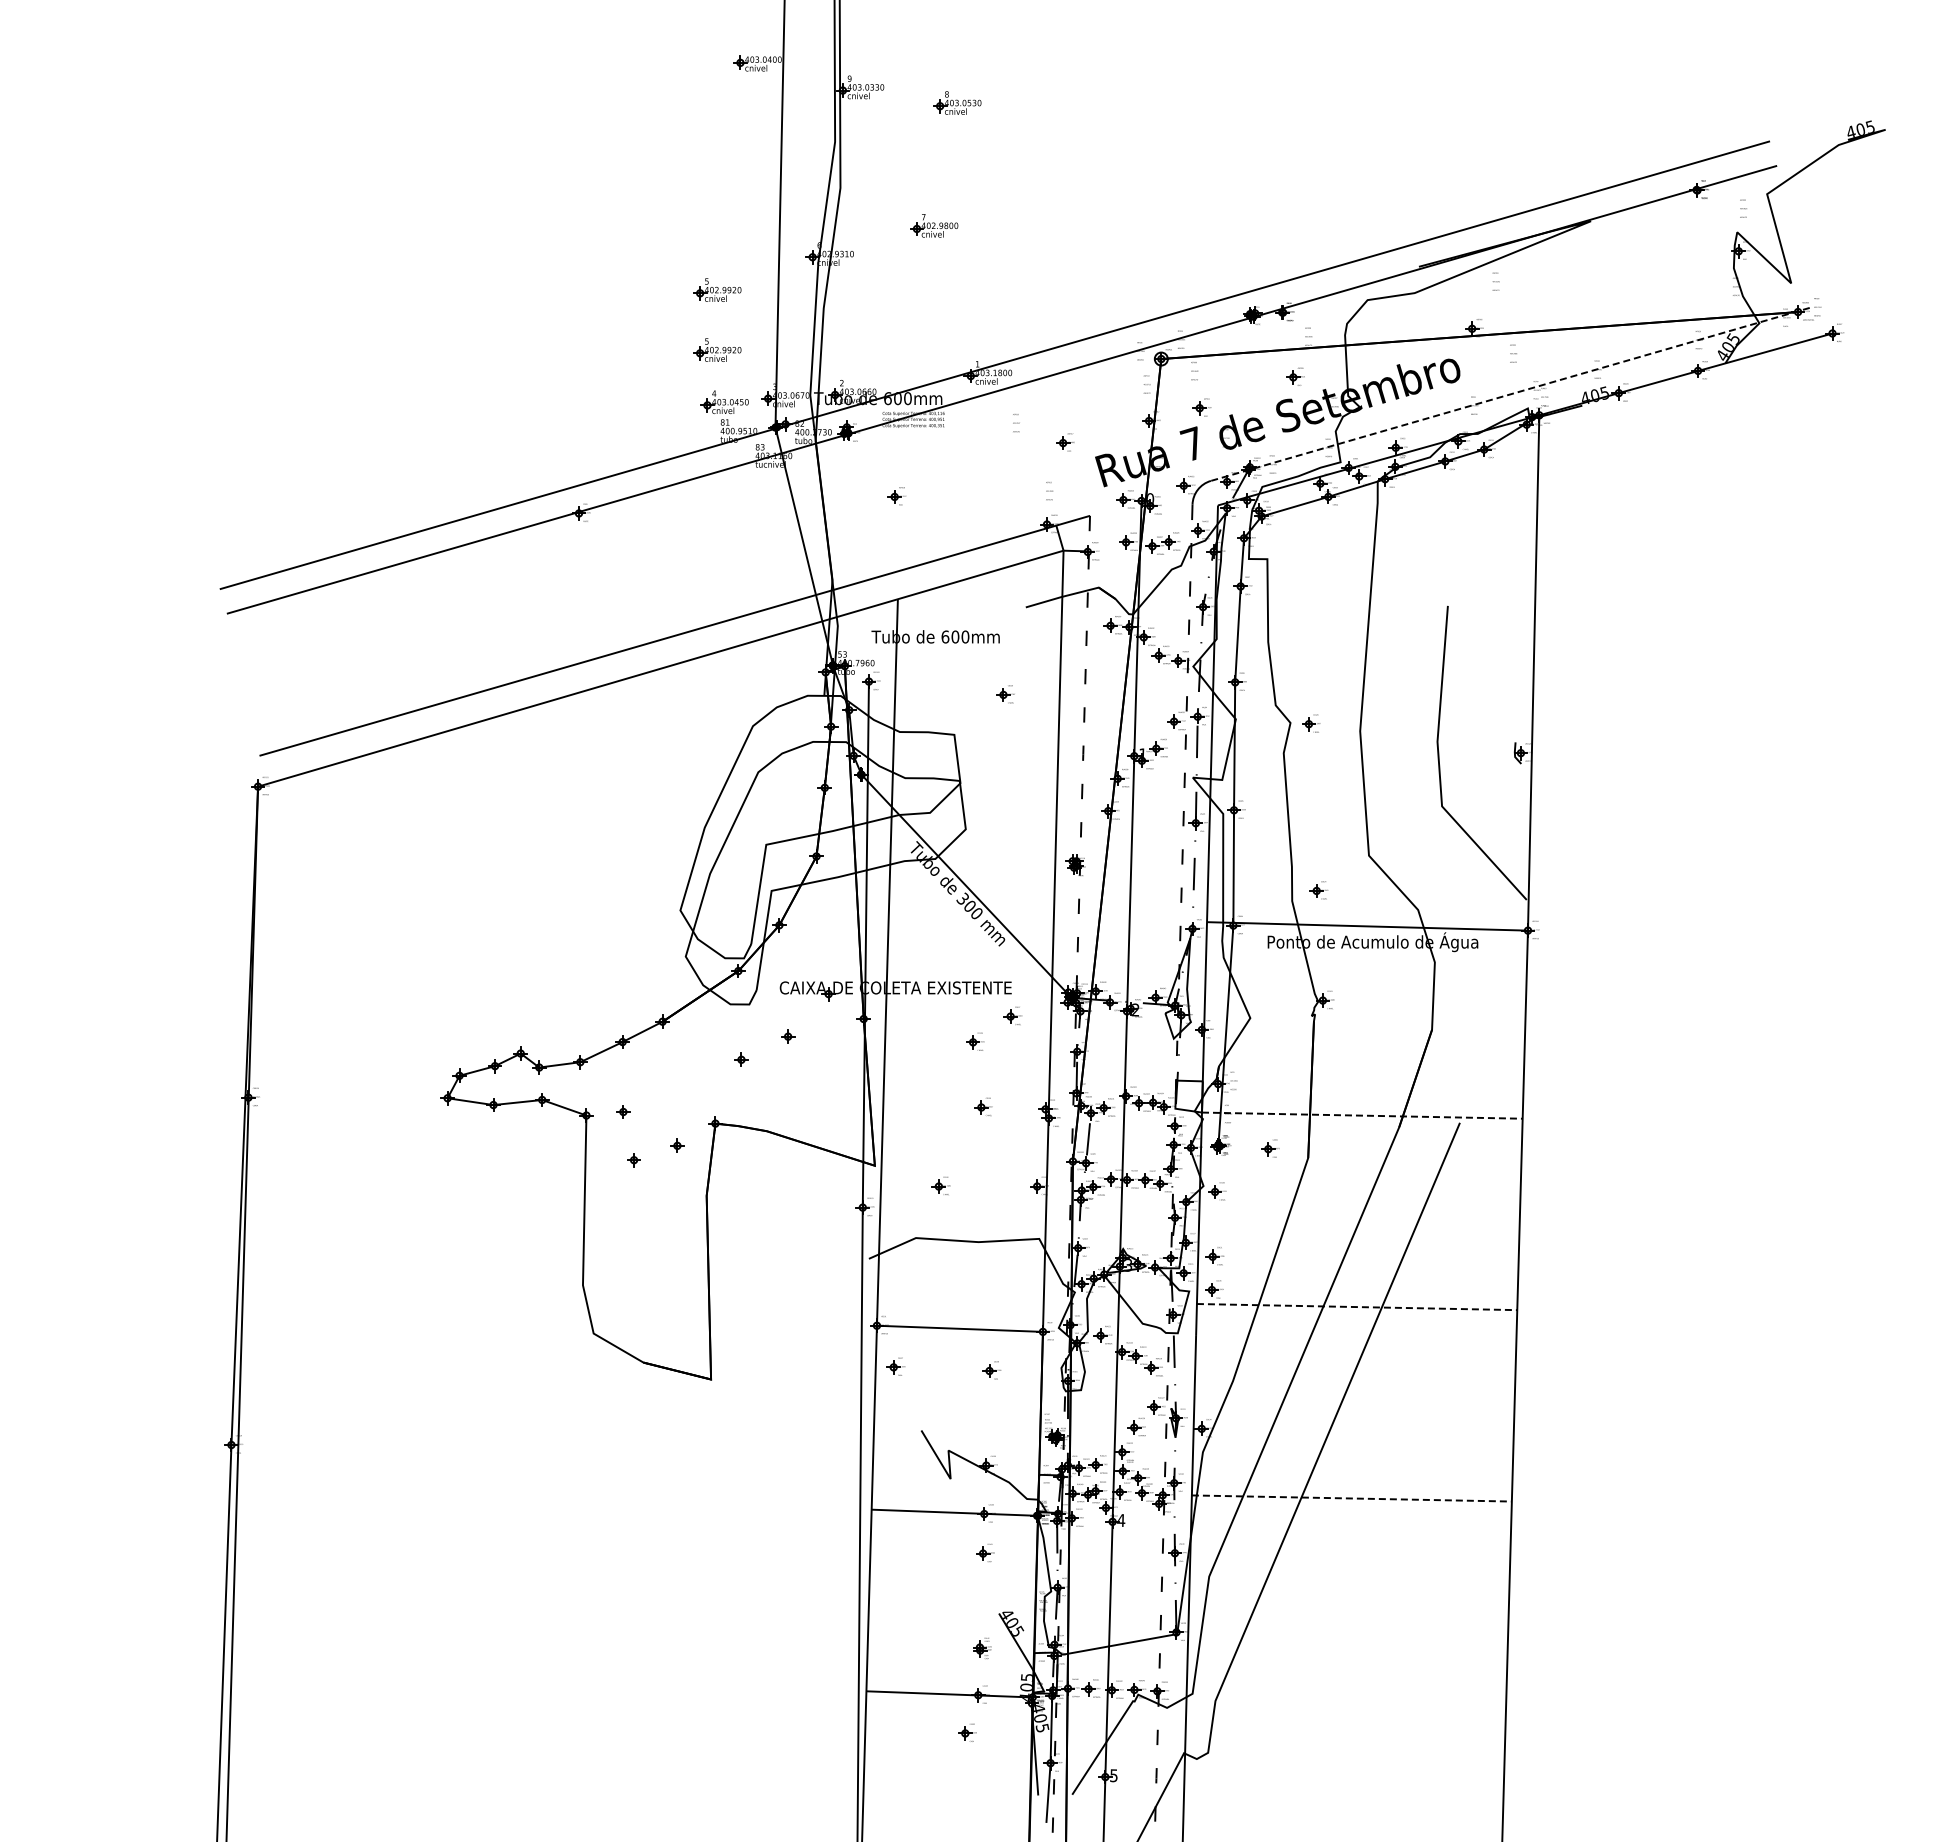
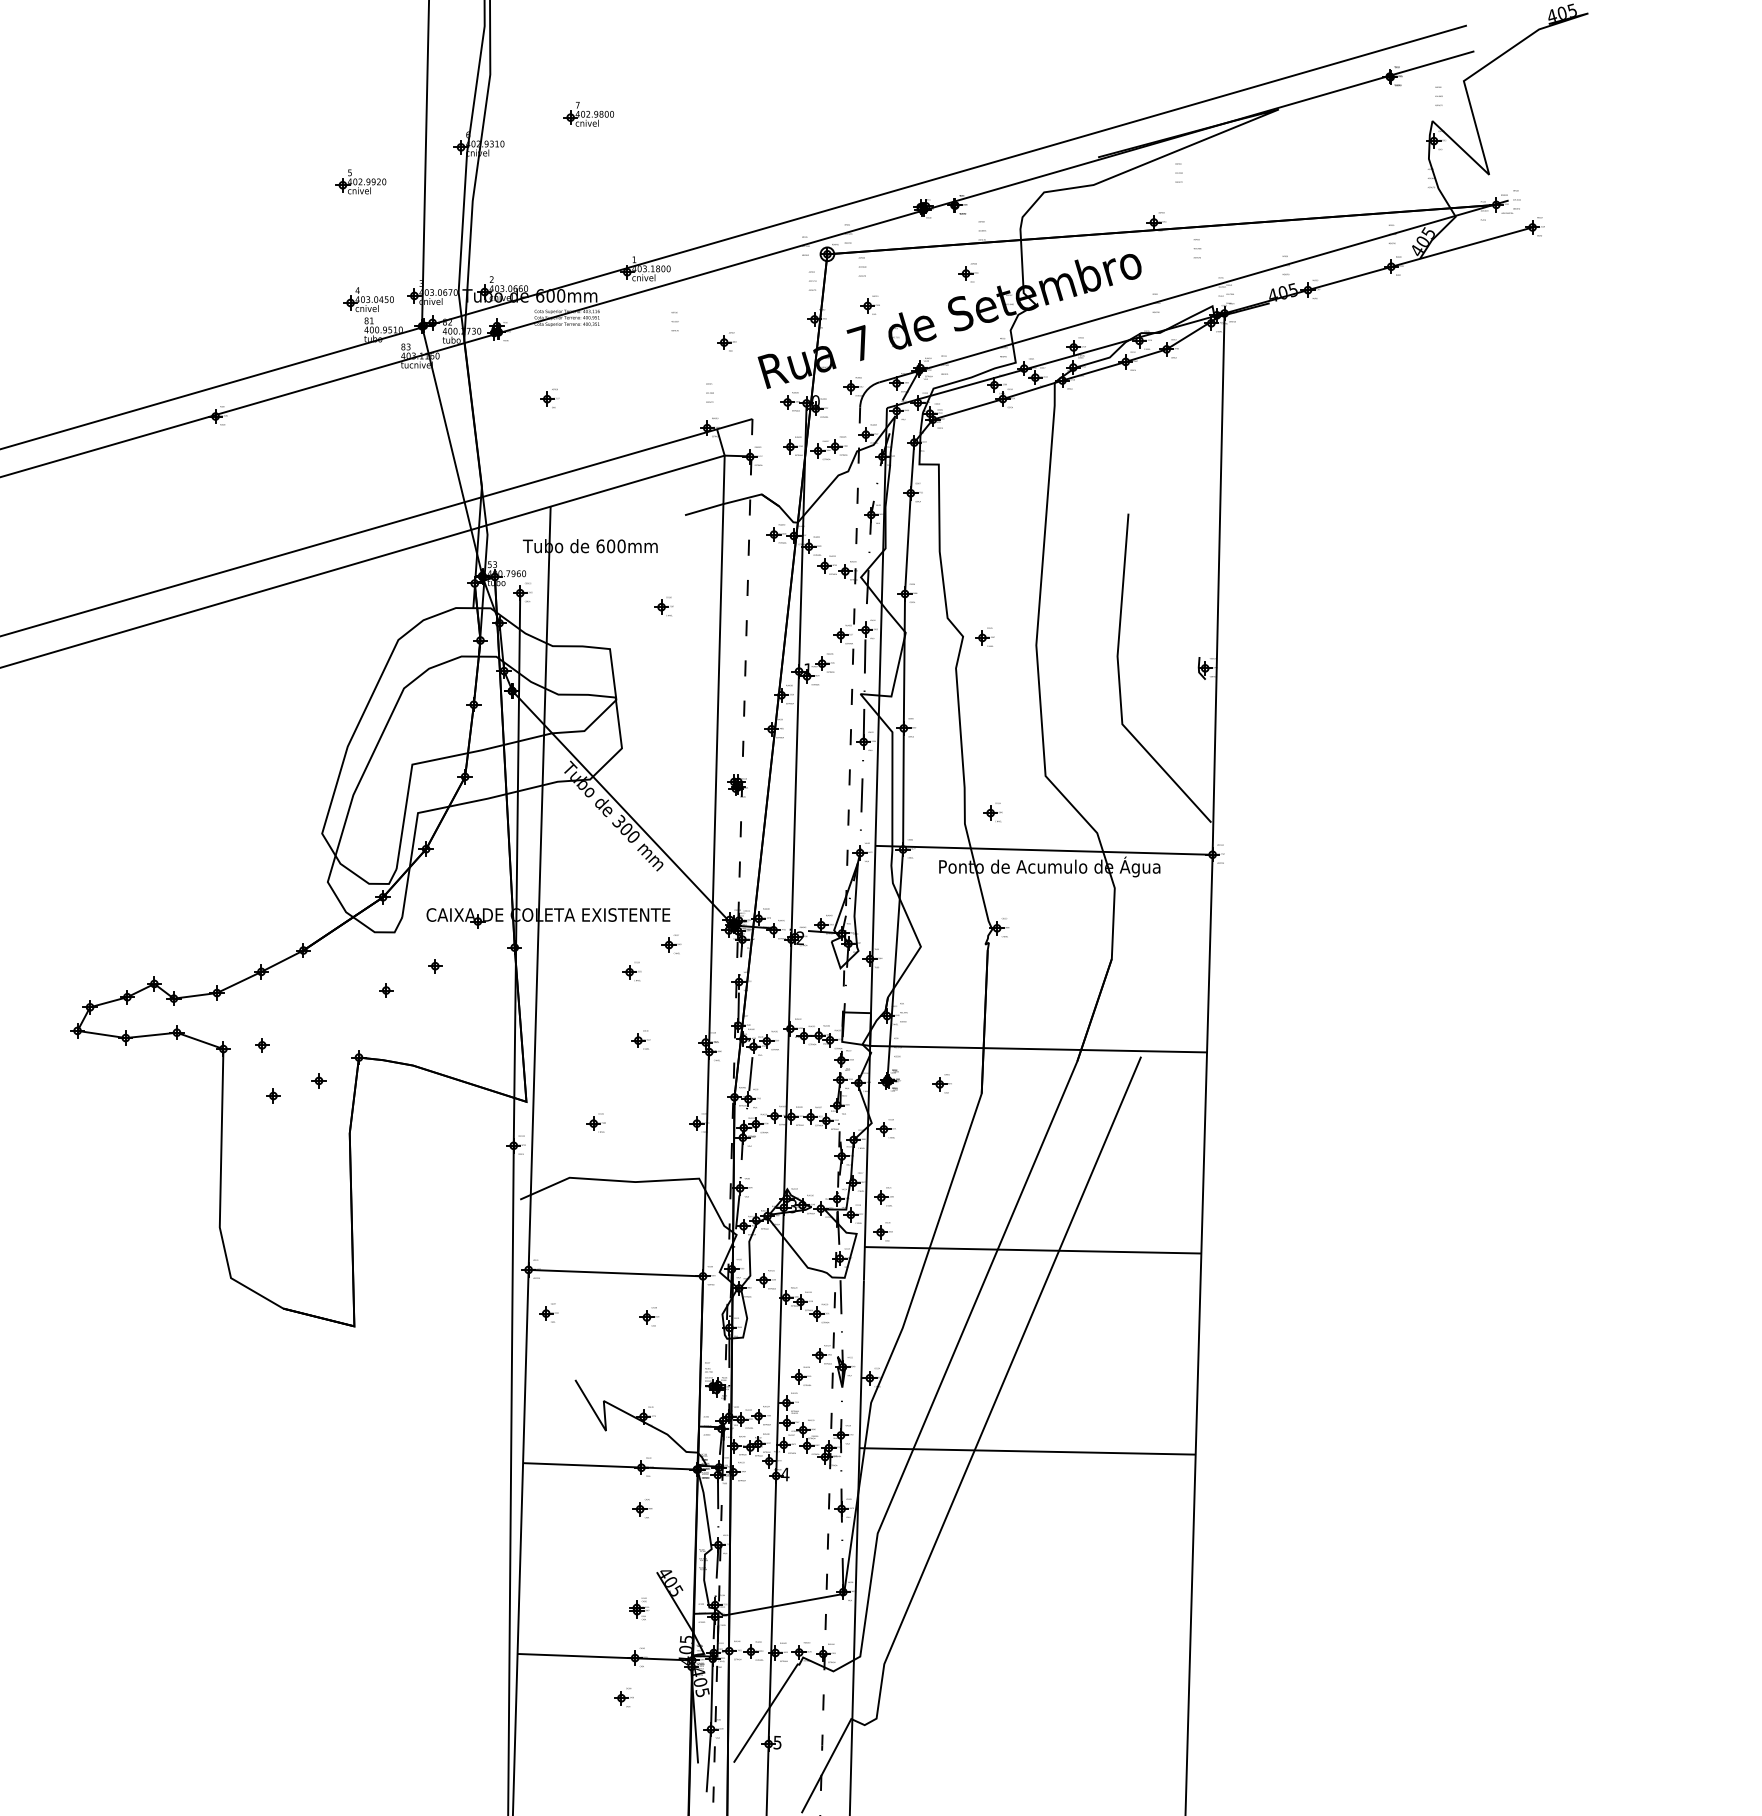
part: (717, 349) -> (361, 244), removed
line: (1510, 394) -> (1194, 291), dashed -> solid
line: (1362, 1115) -> (1038, 1049), dashed -> solid
line: (1357, 1307) -> (1033, 1250), dashed -> solid
line: (1352, 1498) -> (1028, 1451), dashed -> solid

